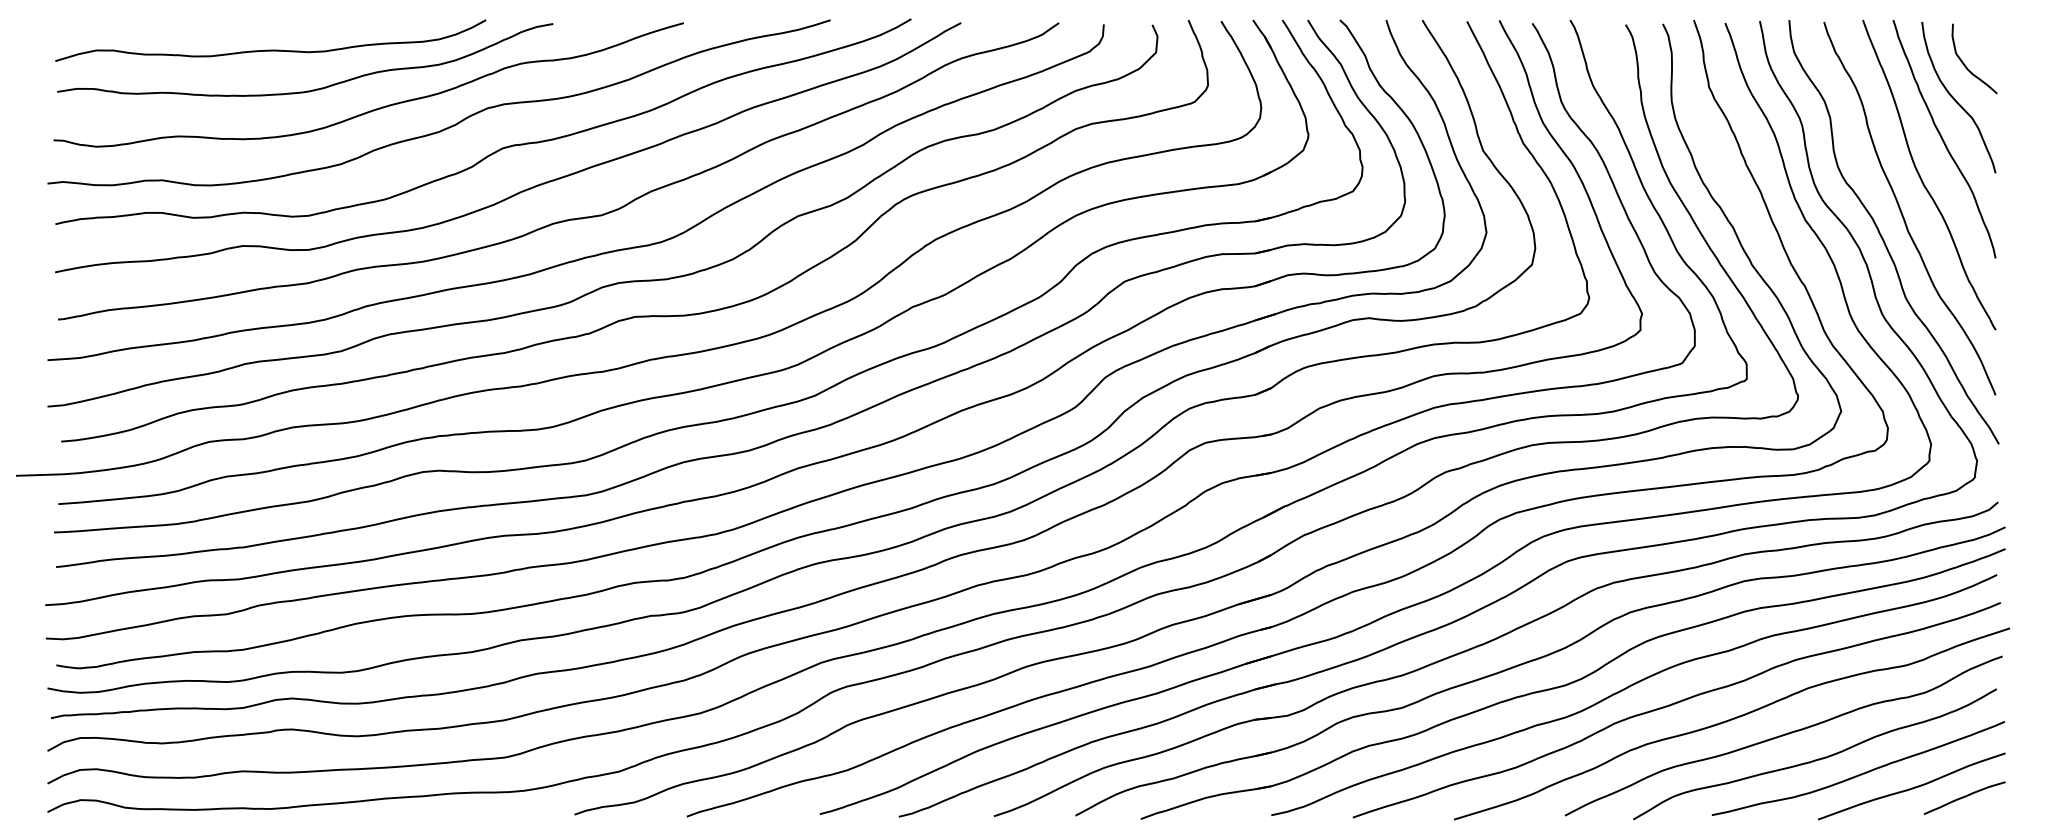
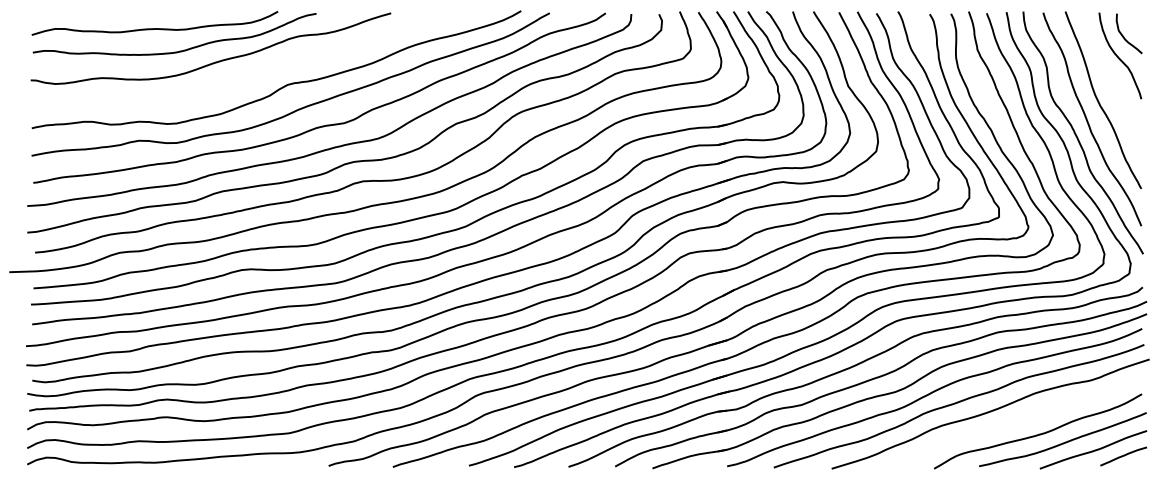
curve: (450, 124) -> (257, 71), removed
curve: (1943, 138) -> (1111, 79), removed
curve: (1784, 735) -> (1020, 420), removed

